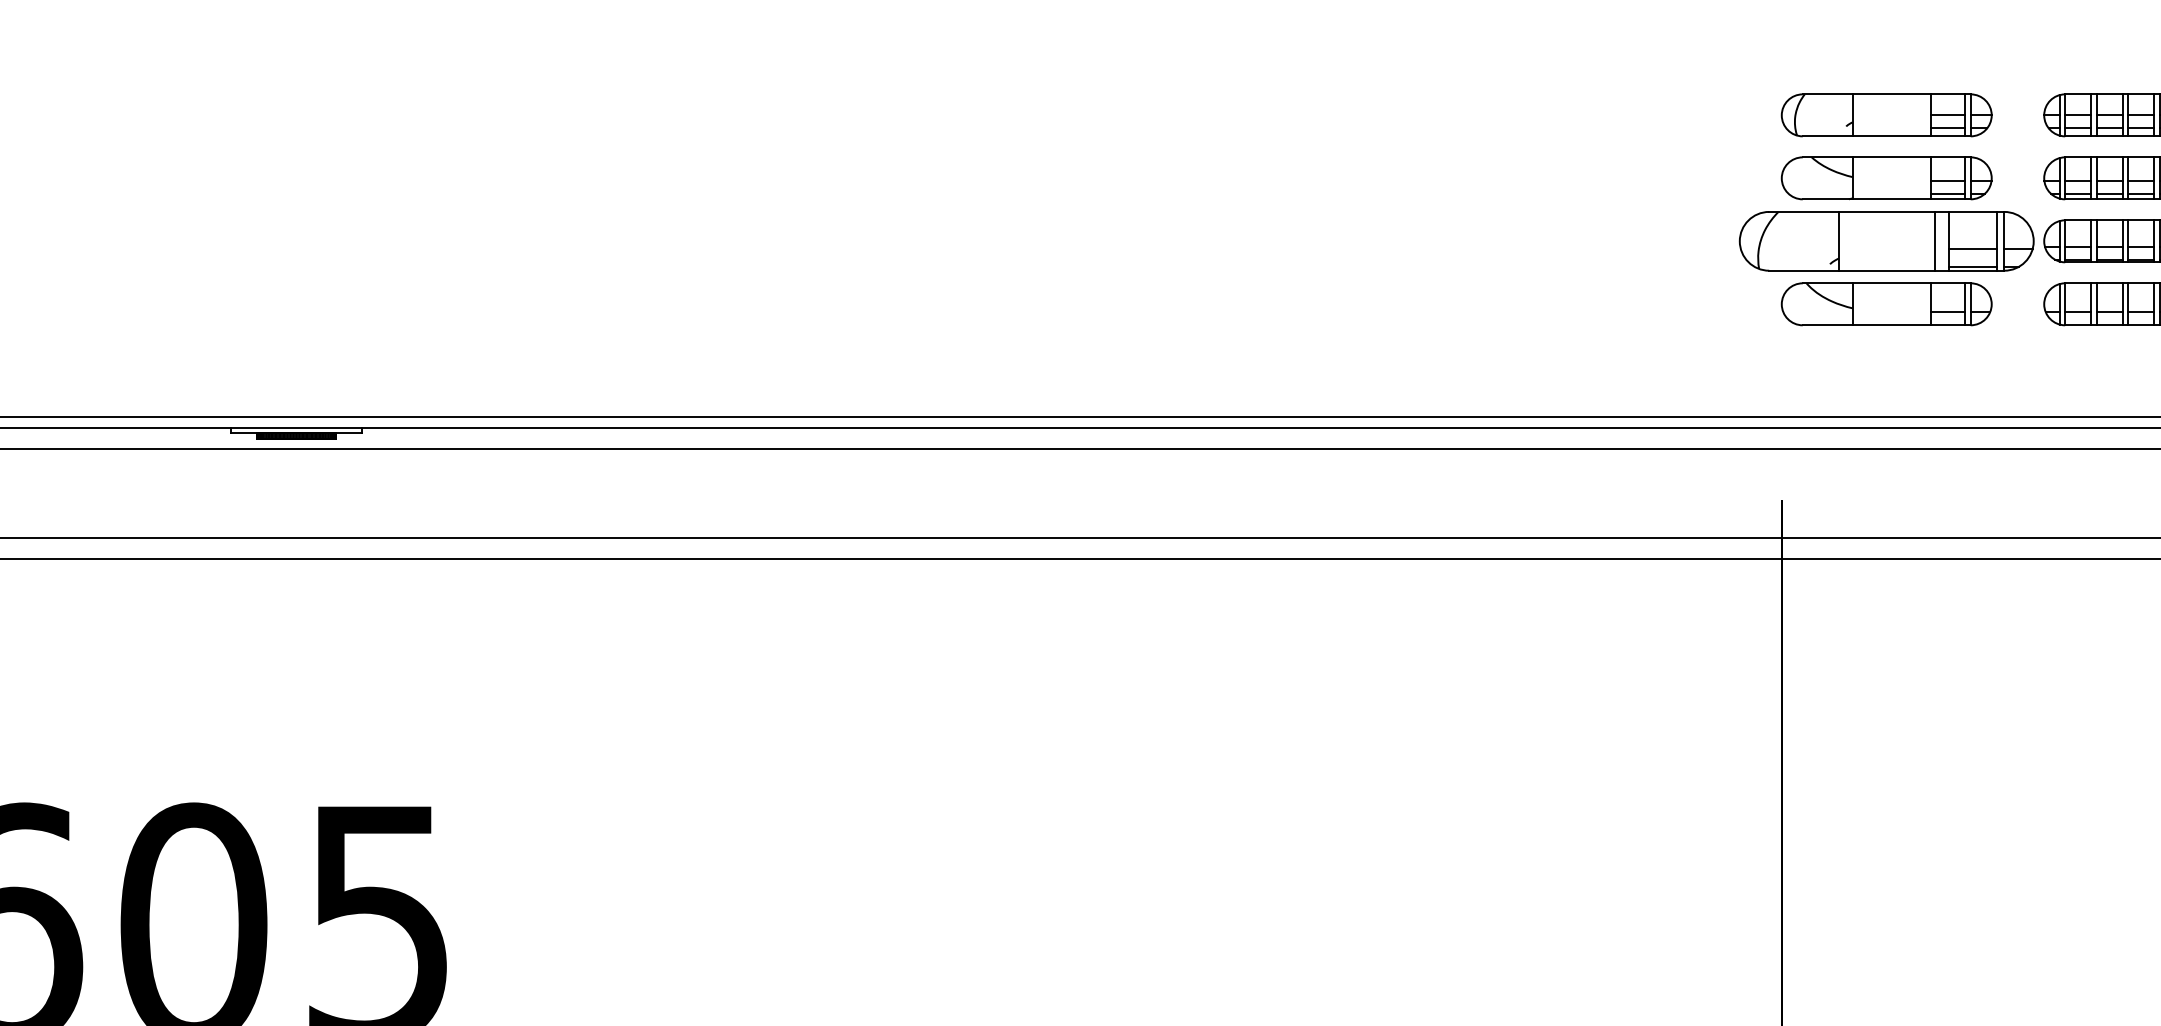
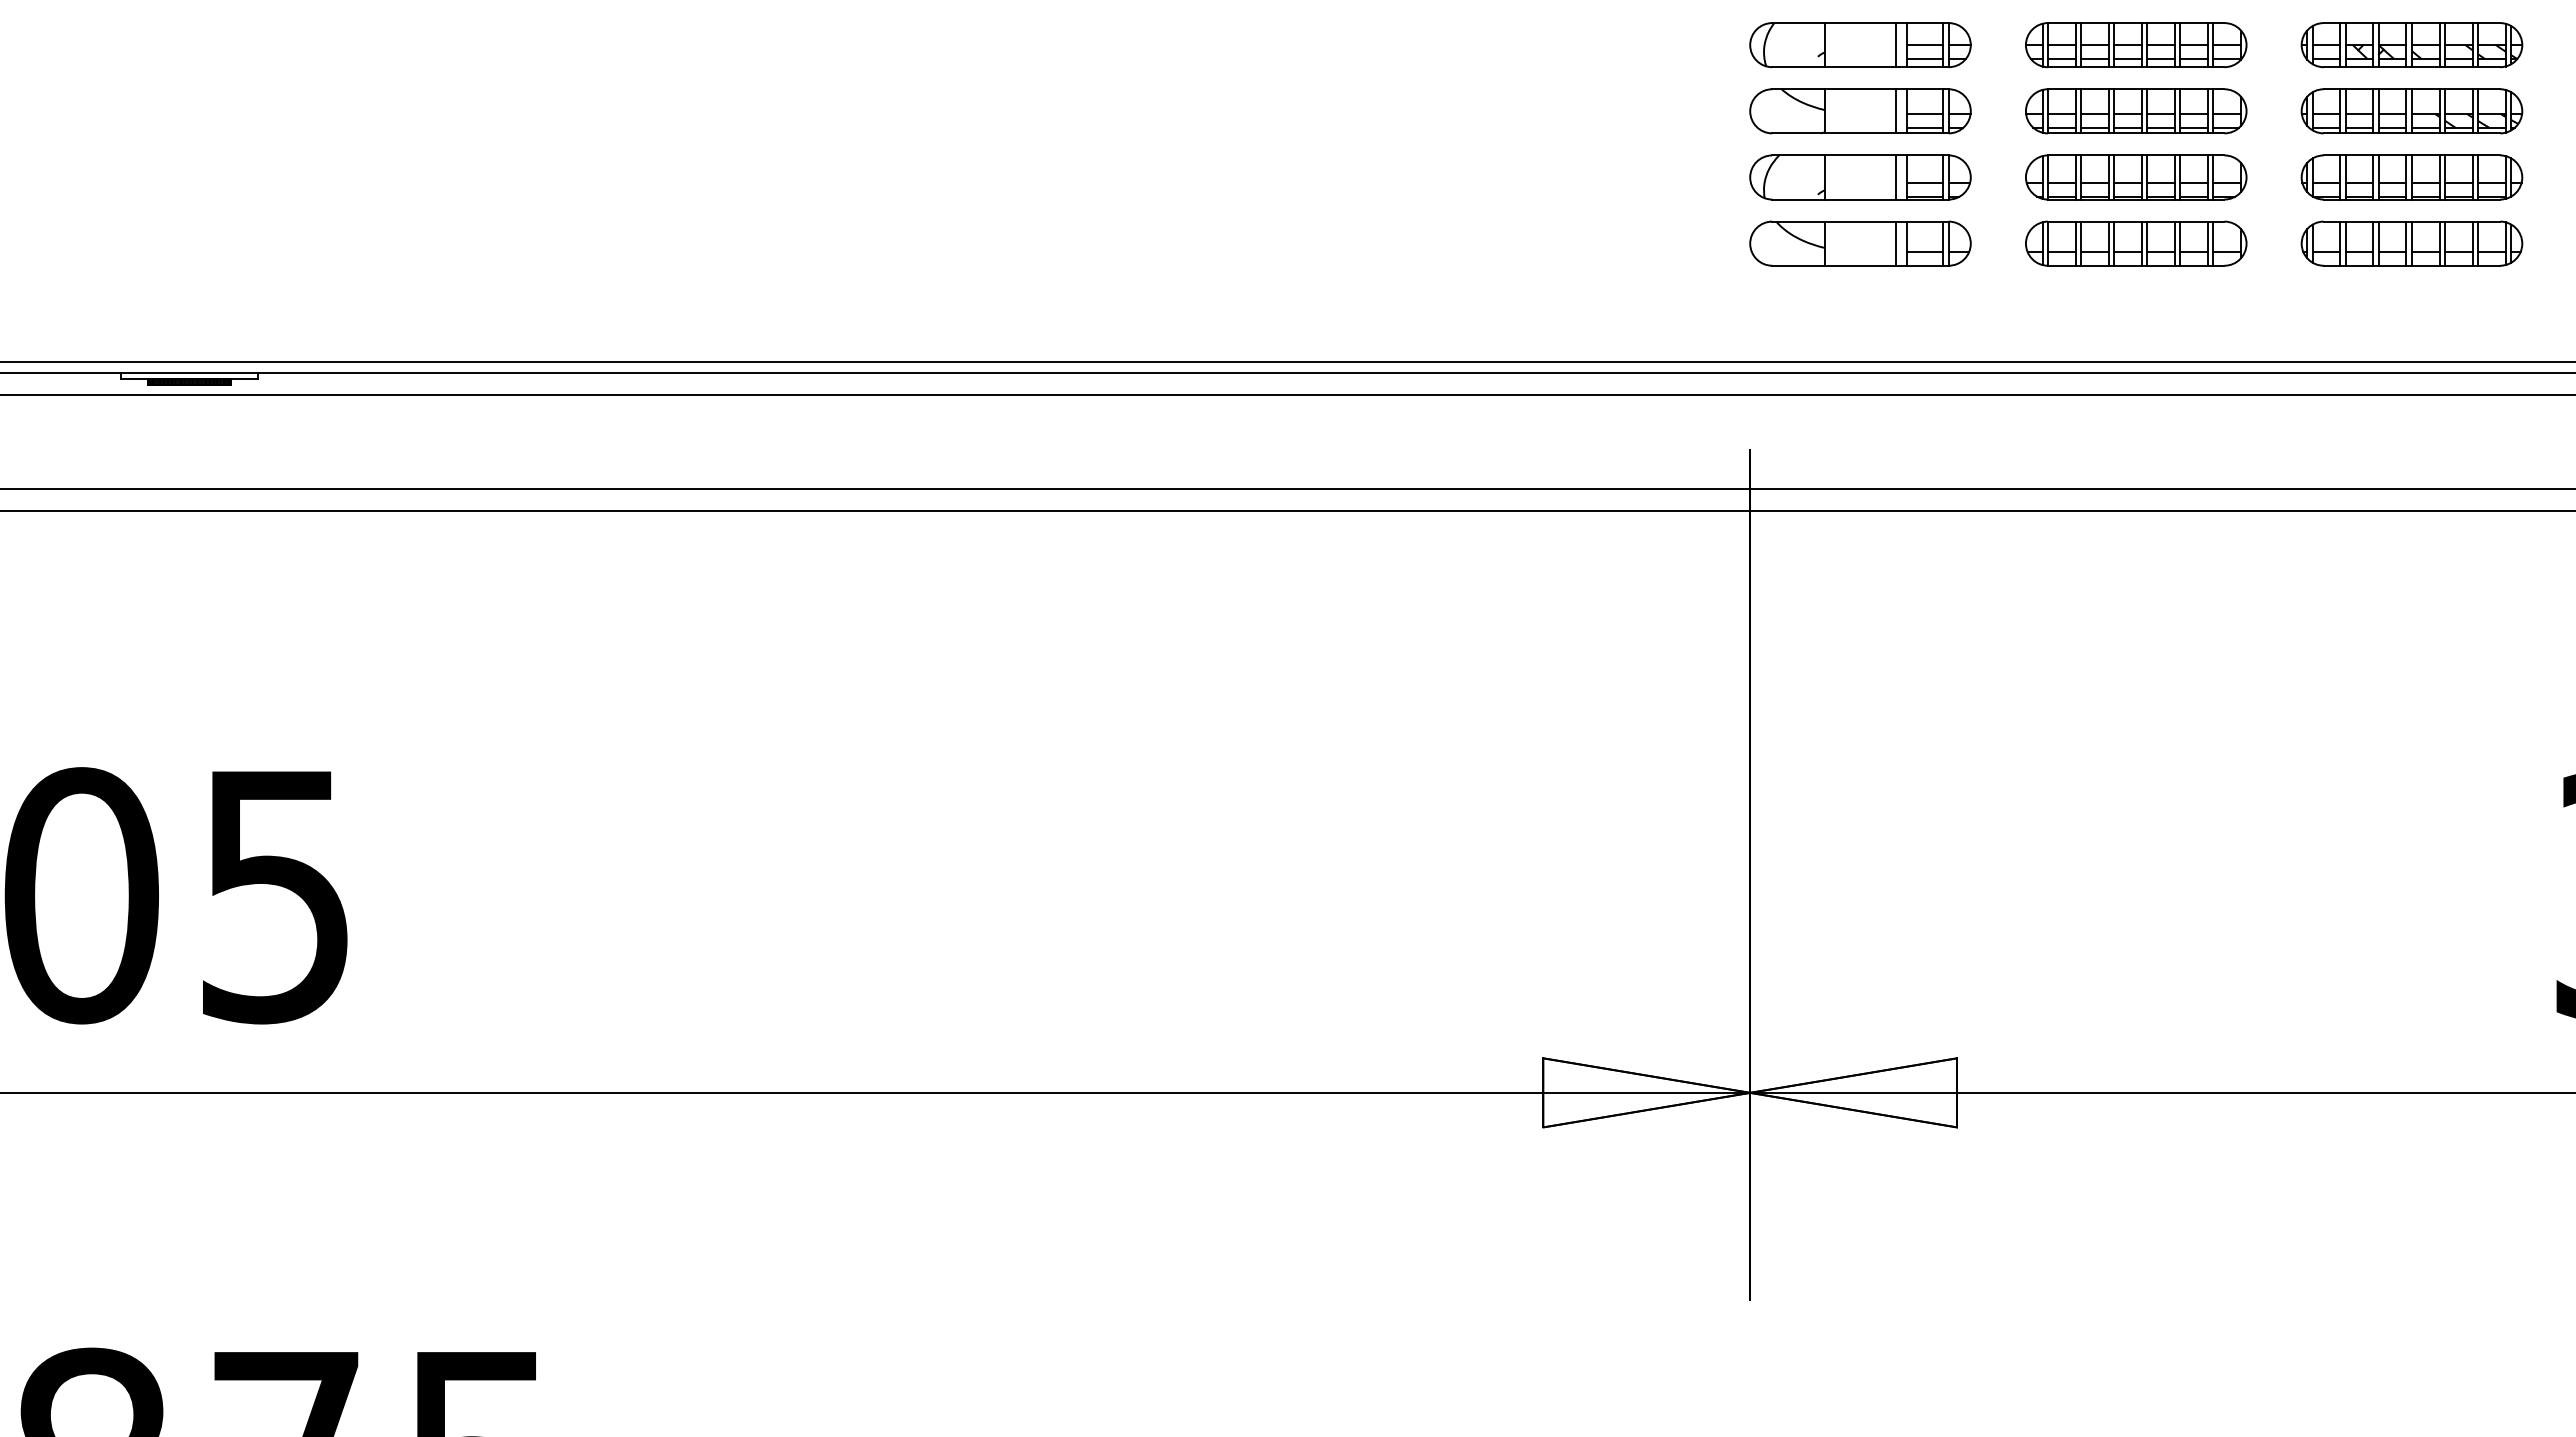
line: (1921, 115) -> (1896, 45), added
line: (1921, 178) -> (1896, 111), added
part: (1886, 241) -> (1860, 177), size x0.71
line: (1921, 304) -> (1896, 243), added

